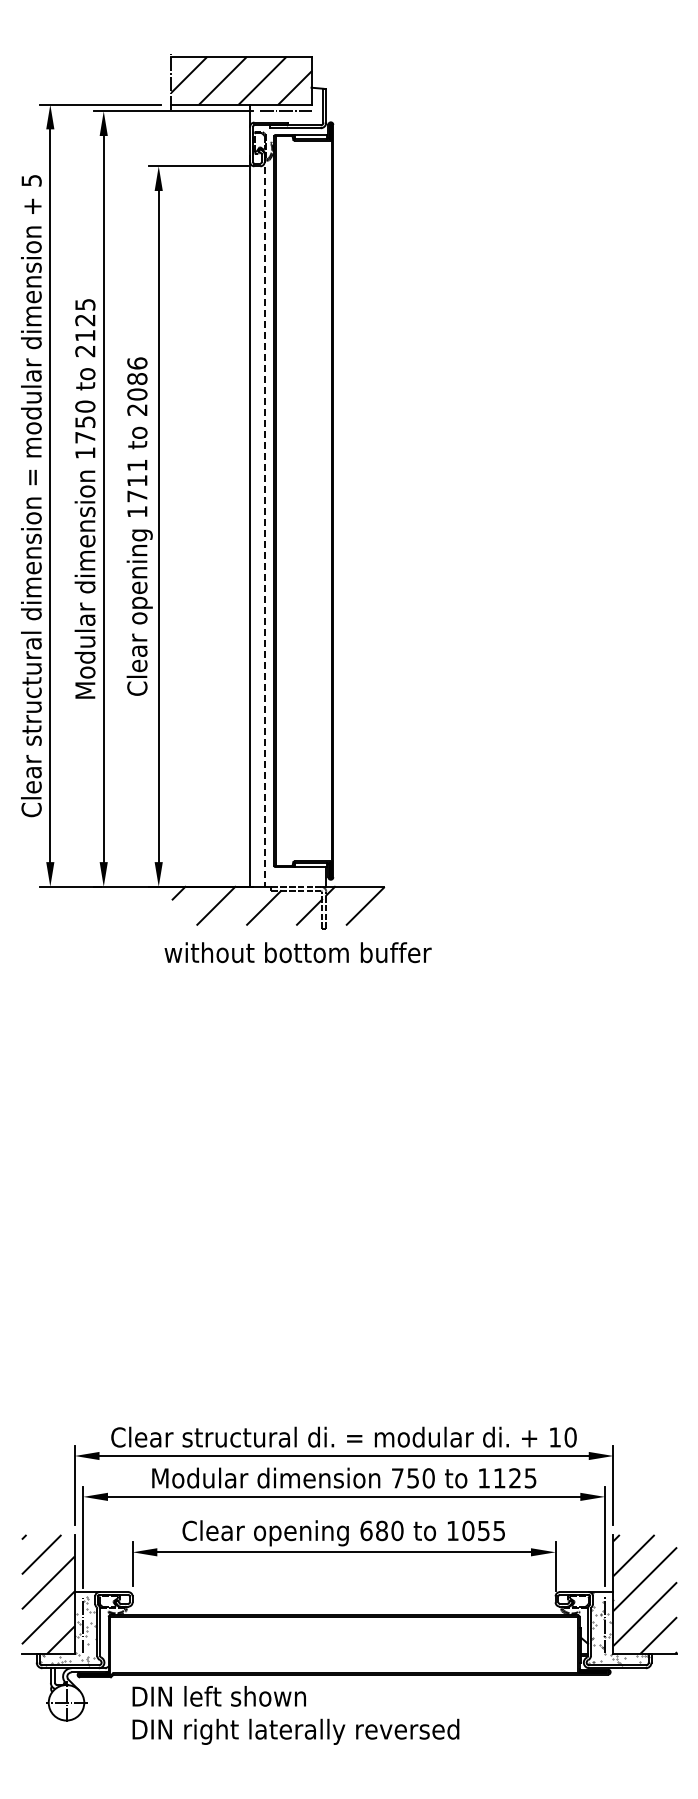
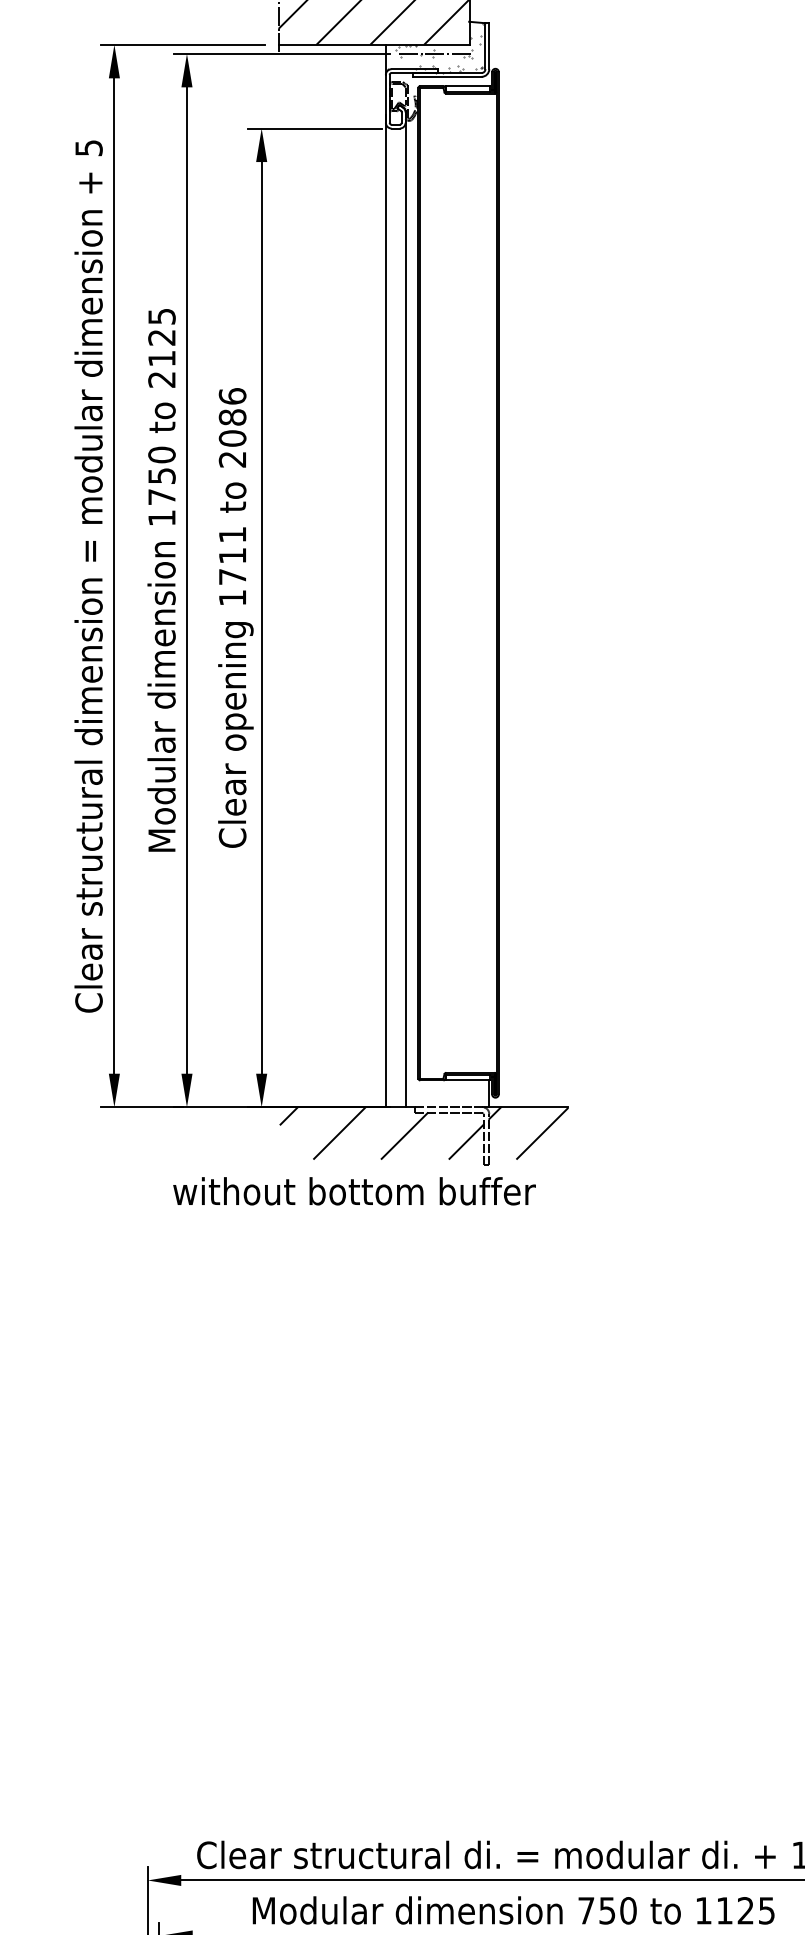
hatch: (286, 107) -> (435, 48), added
line: (264, 522) -> (405, 612), dashed -> solid
text: (297, 952) -> (353, 1191), moved

